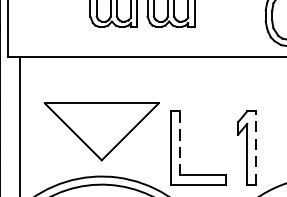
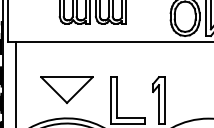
part: (101, 130) -> (66, 89), size x0.71
line: (180, 141) -> (116, 96), dashed -> solid
line: (255, 146) -> (164, 99), dashed -> solid

